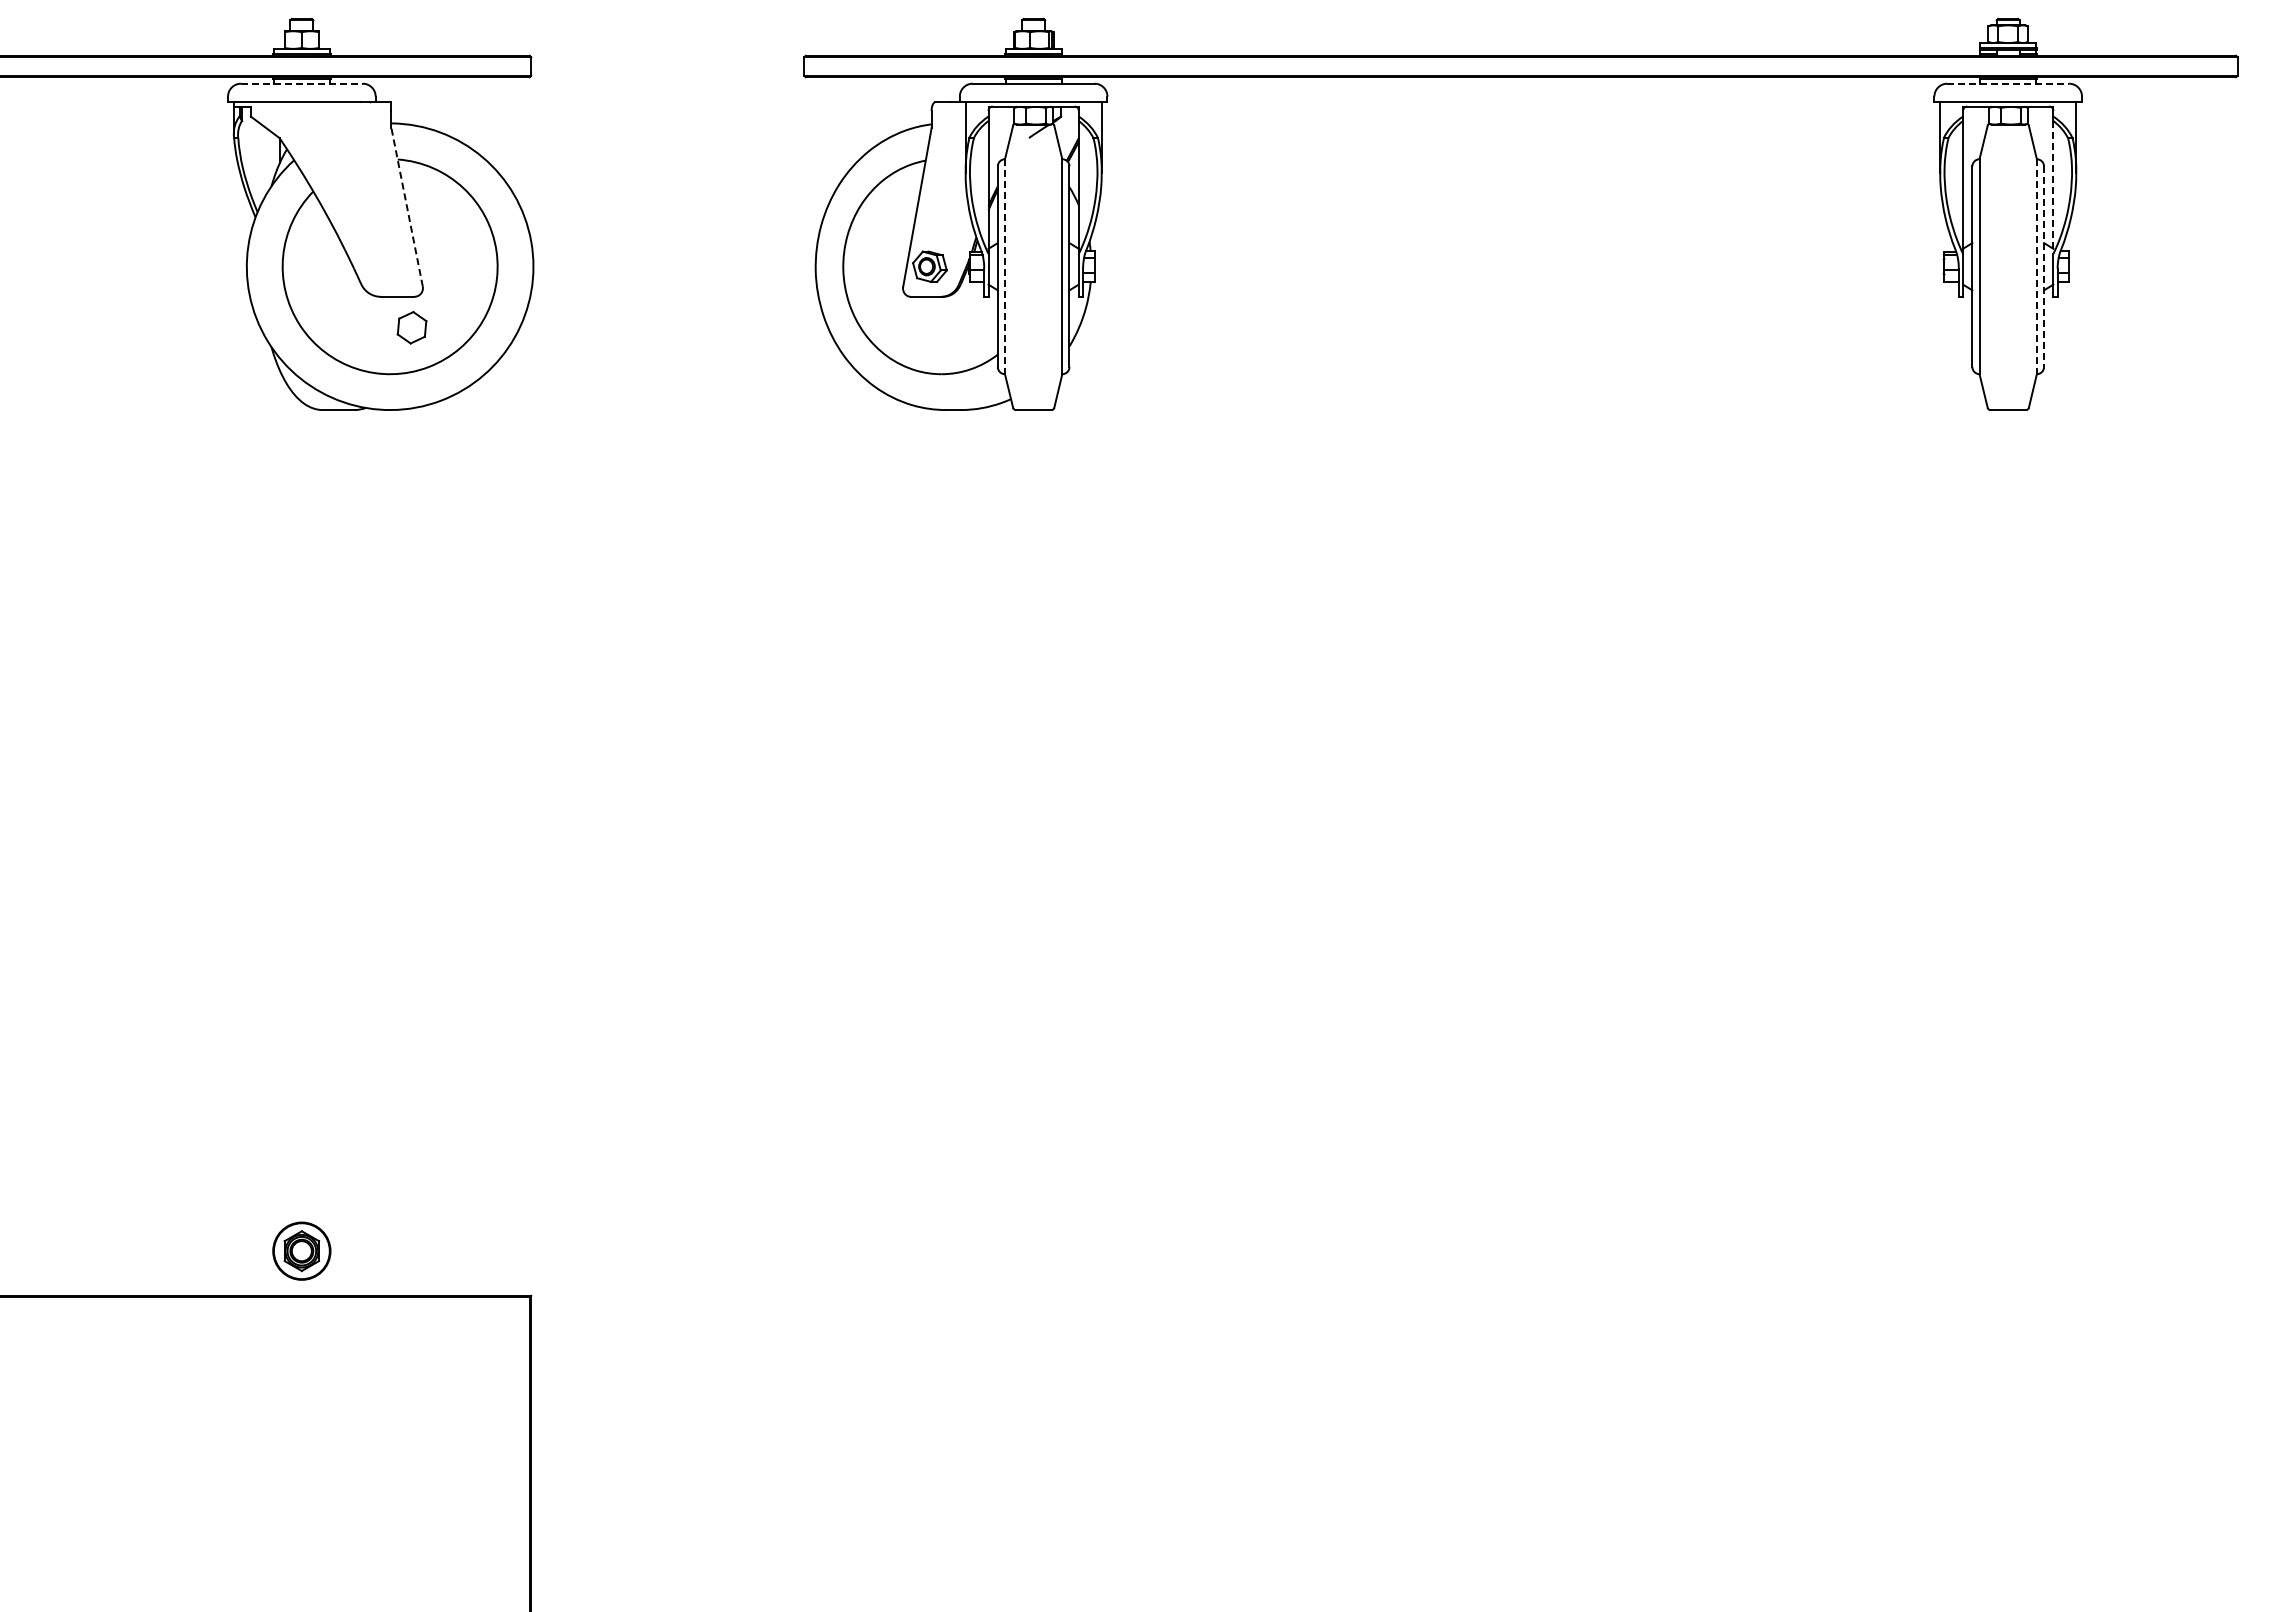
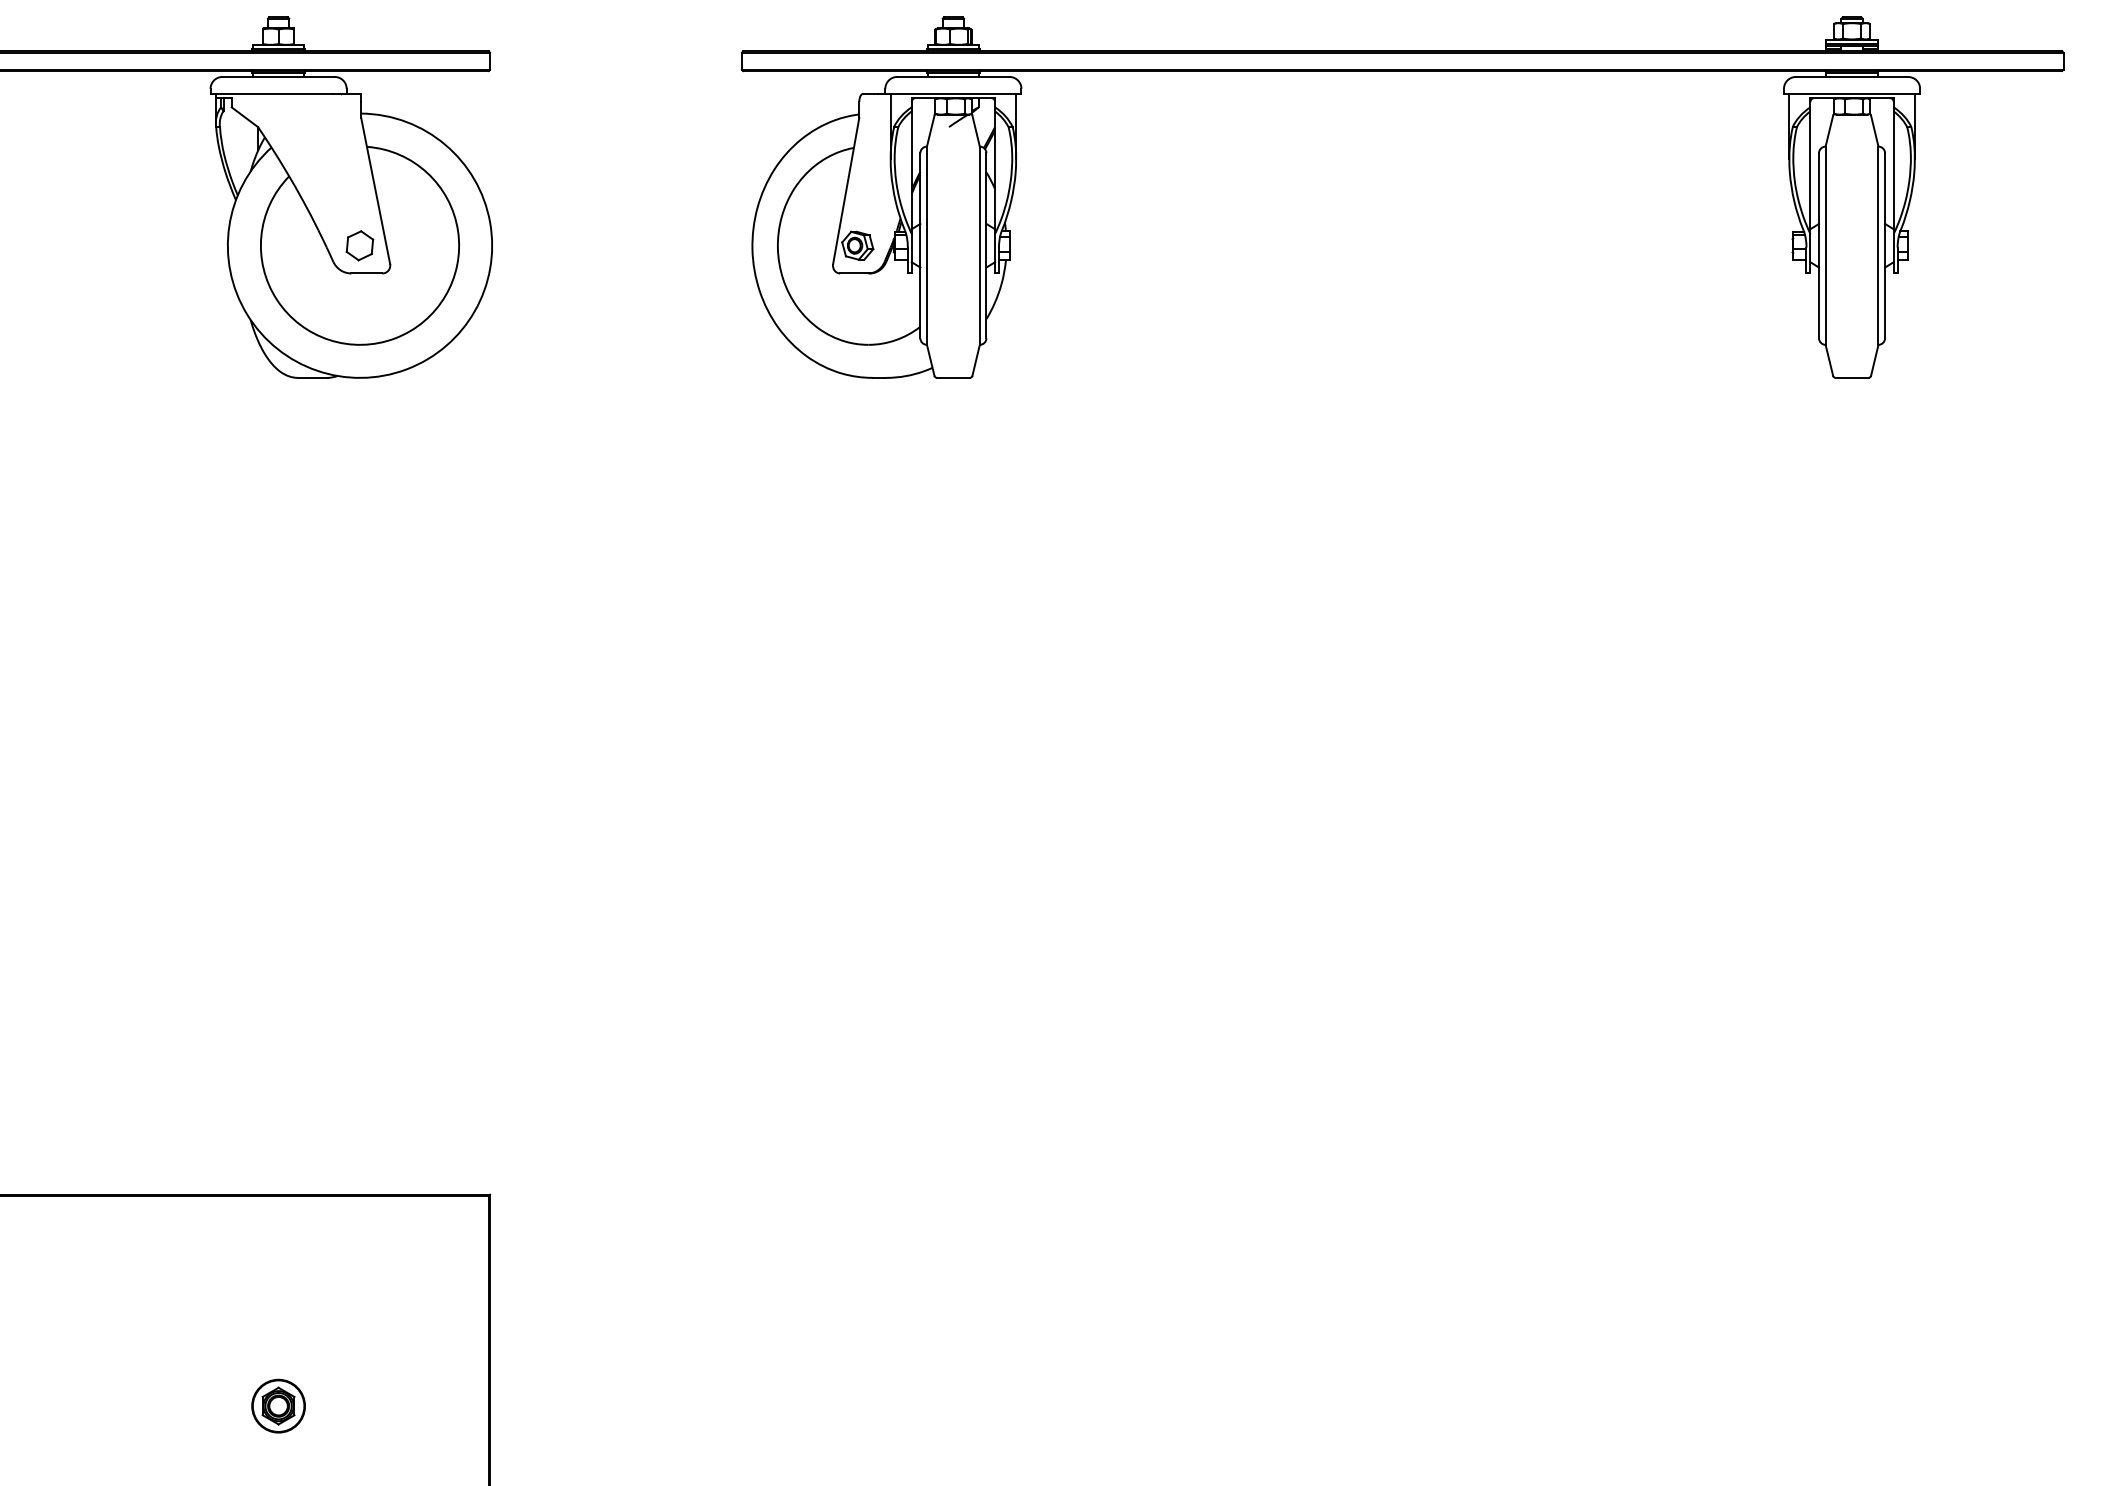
line: (301, 83) -> (278, 76), dashed -> solid
line: (2008, 83) -> (1852, 76), dashed -> solid
line: (2053, 188) -> (1893, 173), dashed -> solid
line: (407, 207) -> (376, 191), dashed -> solid
line: (1004, 267) -> (926, 246), dashed -> solid
line: (2036, 267) -> (1878, 246), dashed -> solid
line: (2044, 267) -> (1885, 246), dashed -> solid
part: (411, 327) -> (359, 245), moved
part: (301, 1250) -> (278, 1405), moved

